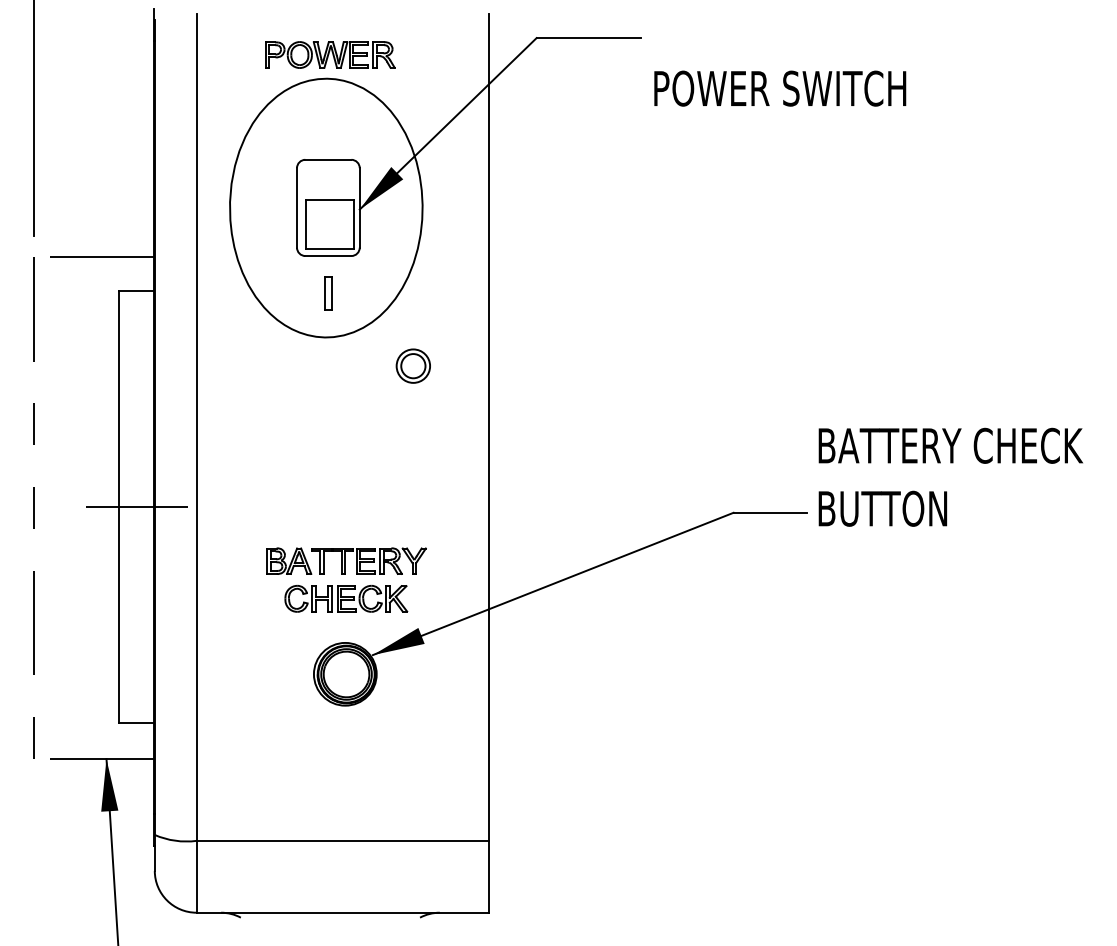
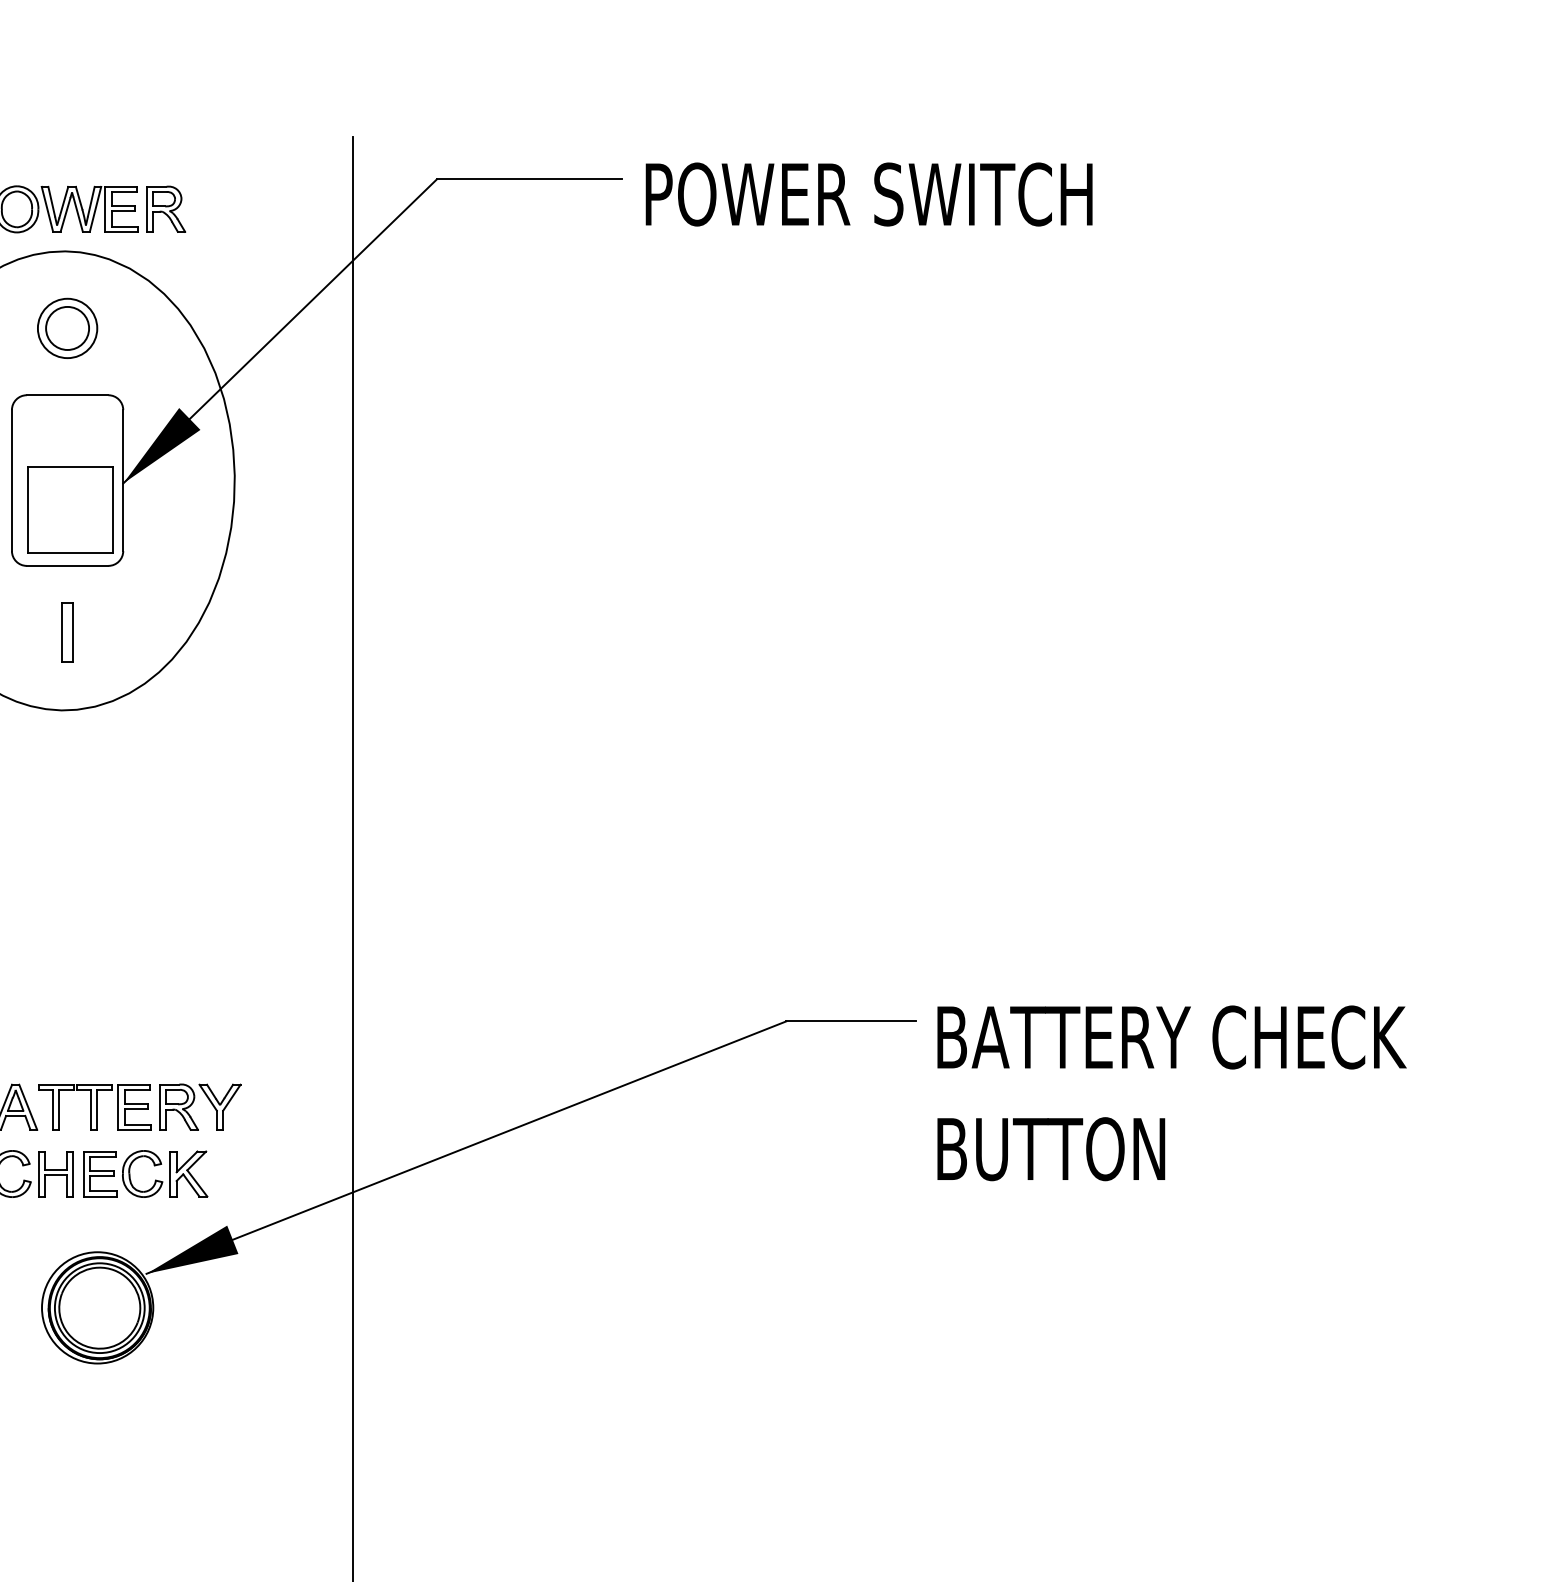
text: (780, 88) -> (869, 194), moved
part: (412, 365) -> (66, 327), moved
text: (950, 476) -> (1171, 1091), moved

